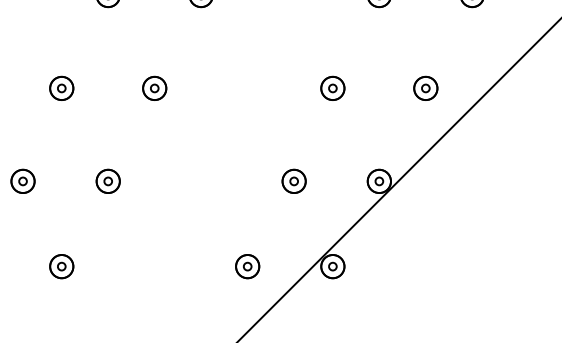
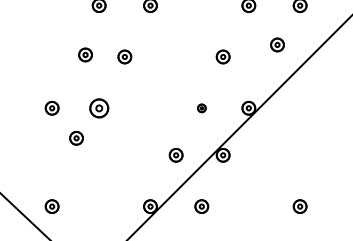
part: (61, 87) -> (85, 54), moved
part: (425, 87) -> (277, 44), moved
part: (106, 179) -> (98, 107), size x1.4
part: (293, 181) -> (201, 108), size x0.6
part: (61, 266) -> (76, 138), moved

